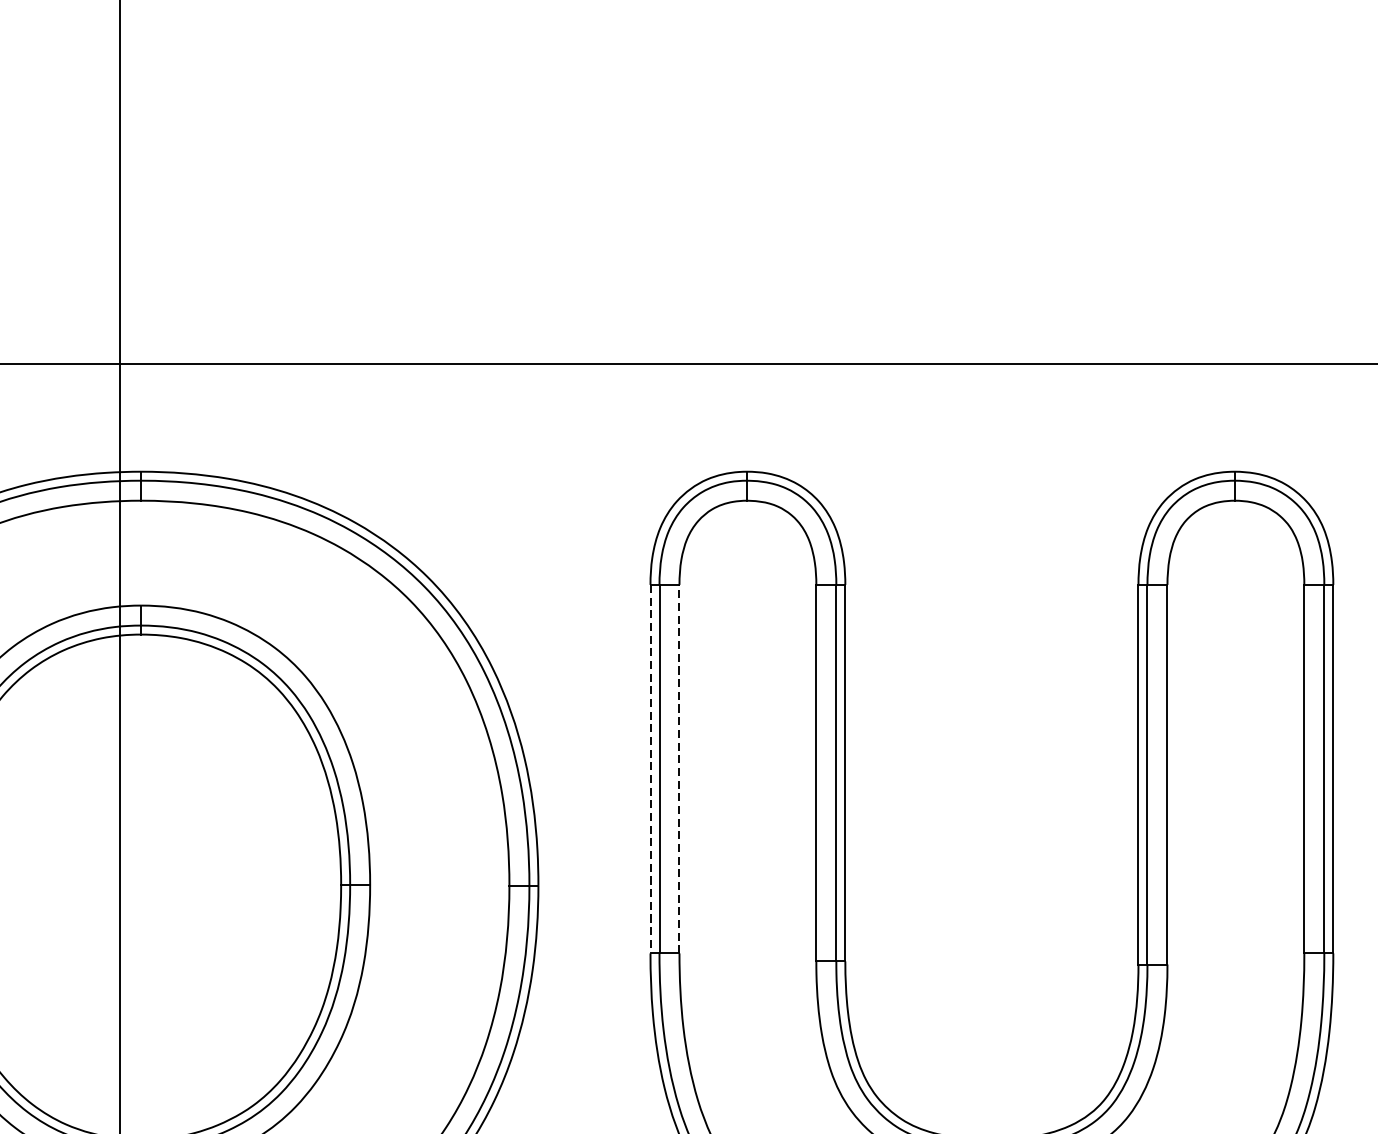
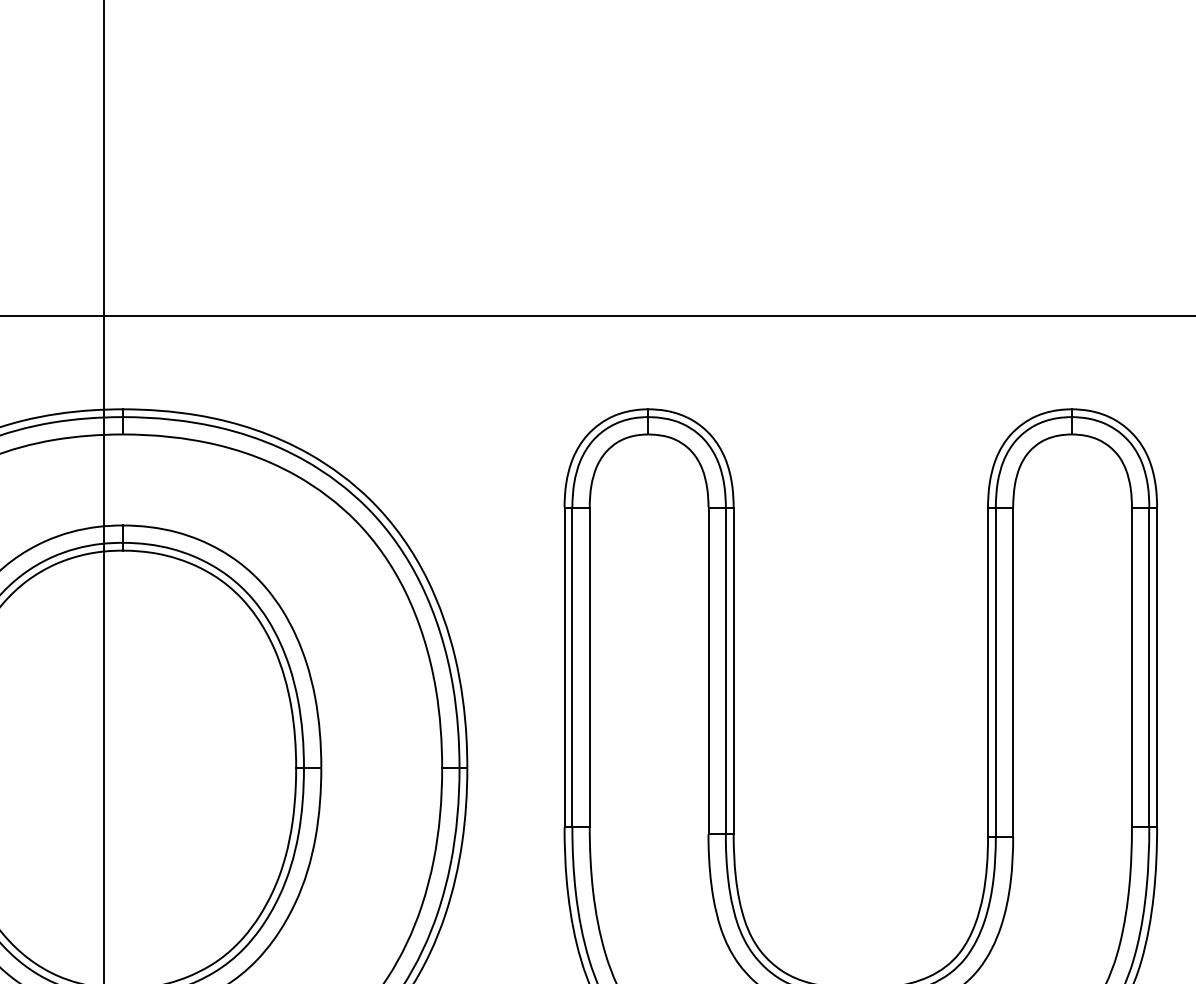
line: (650, 769) -> (564, 667), dashed -> solid
line: (679, 769) -> (589, 667), dashed -> solid

